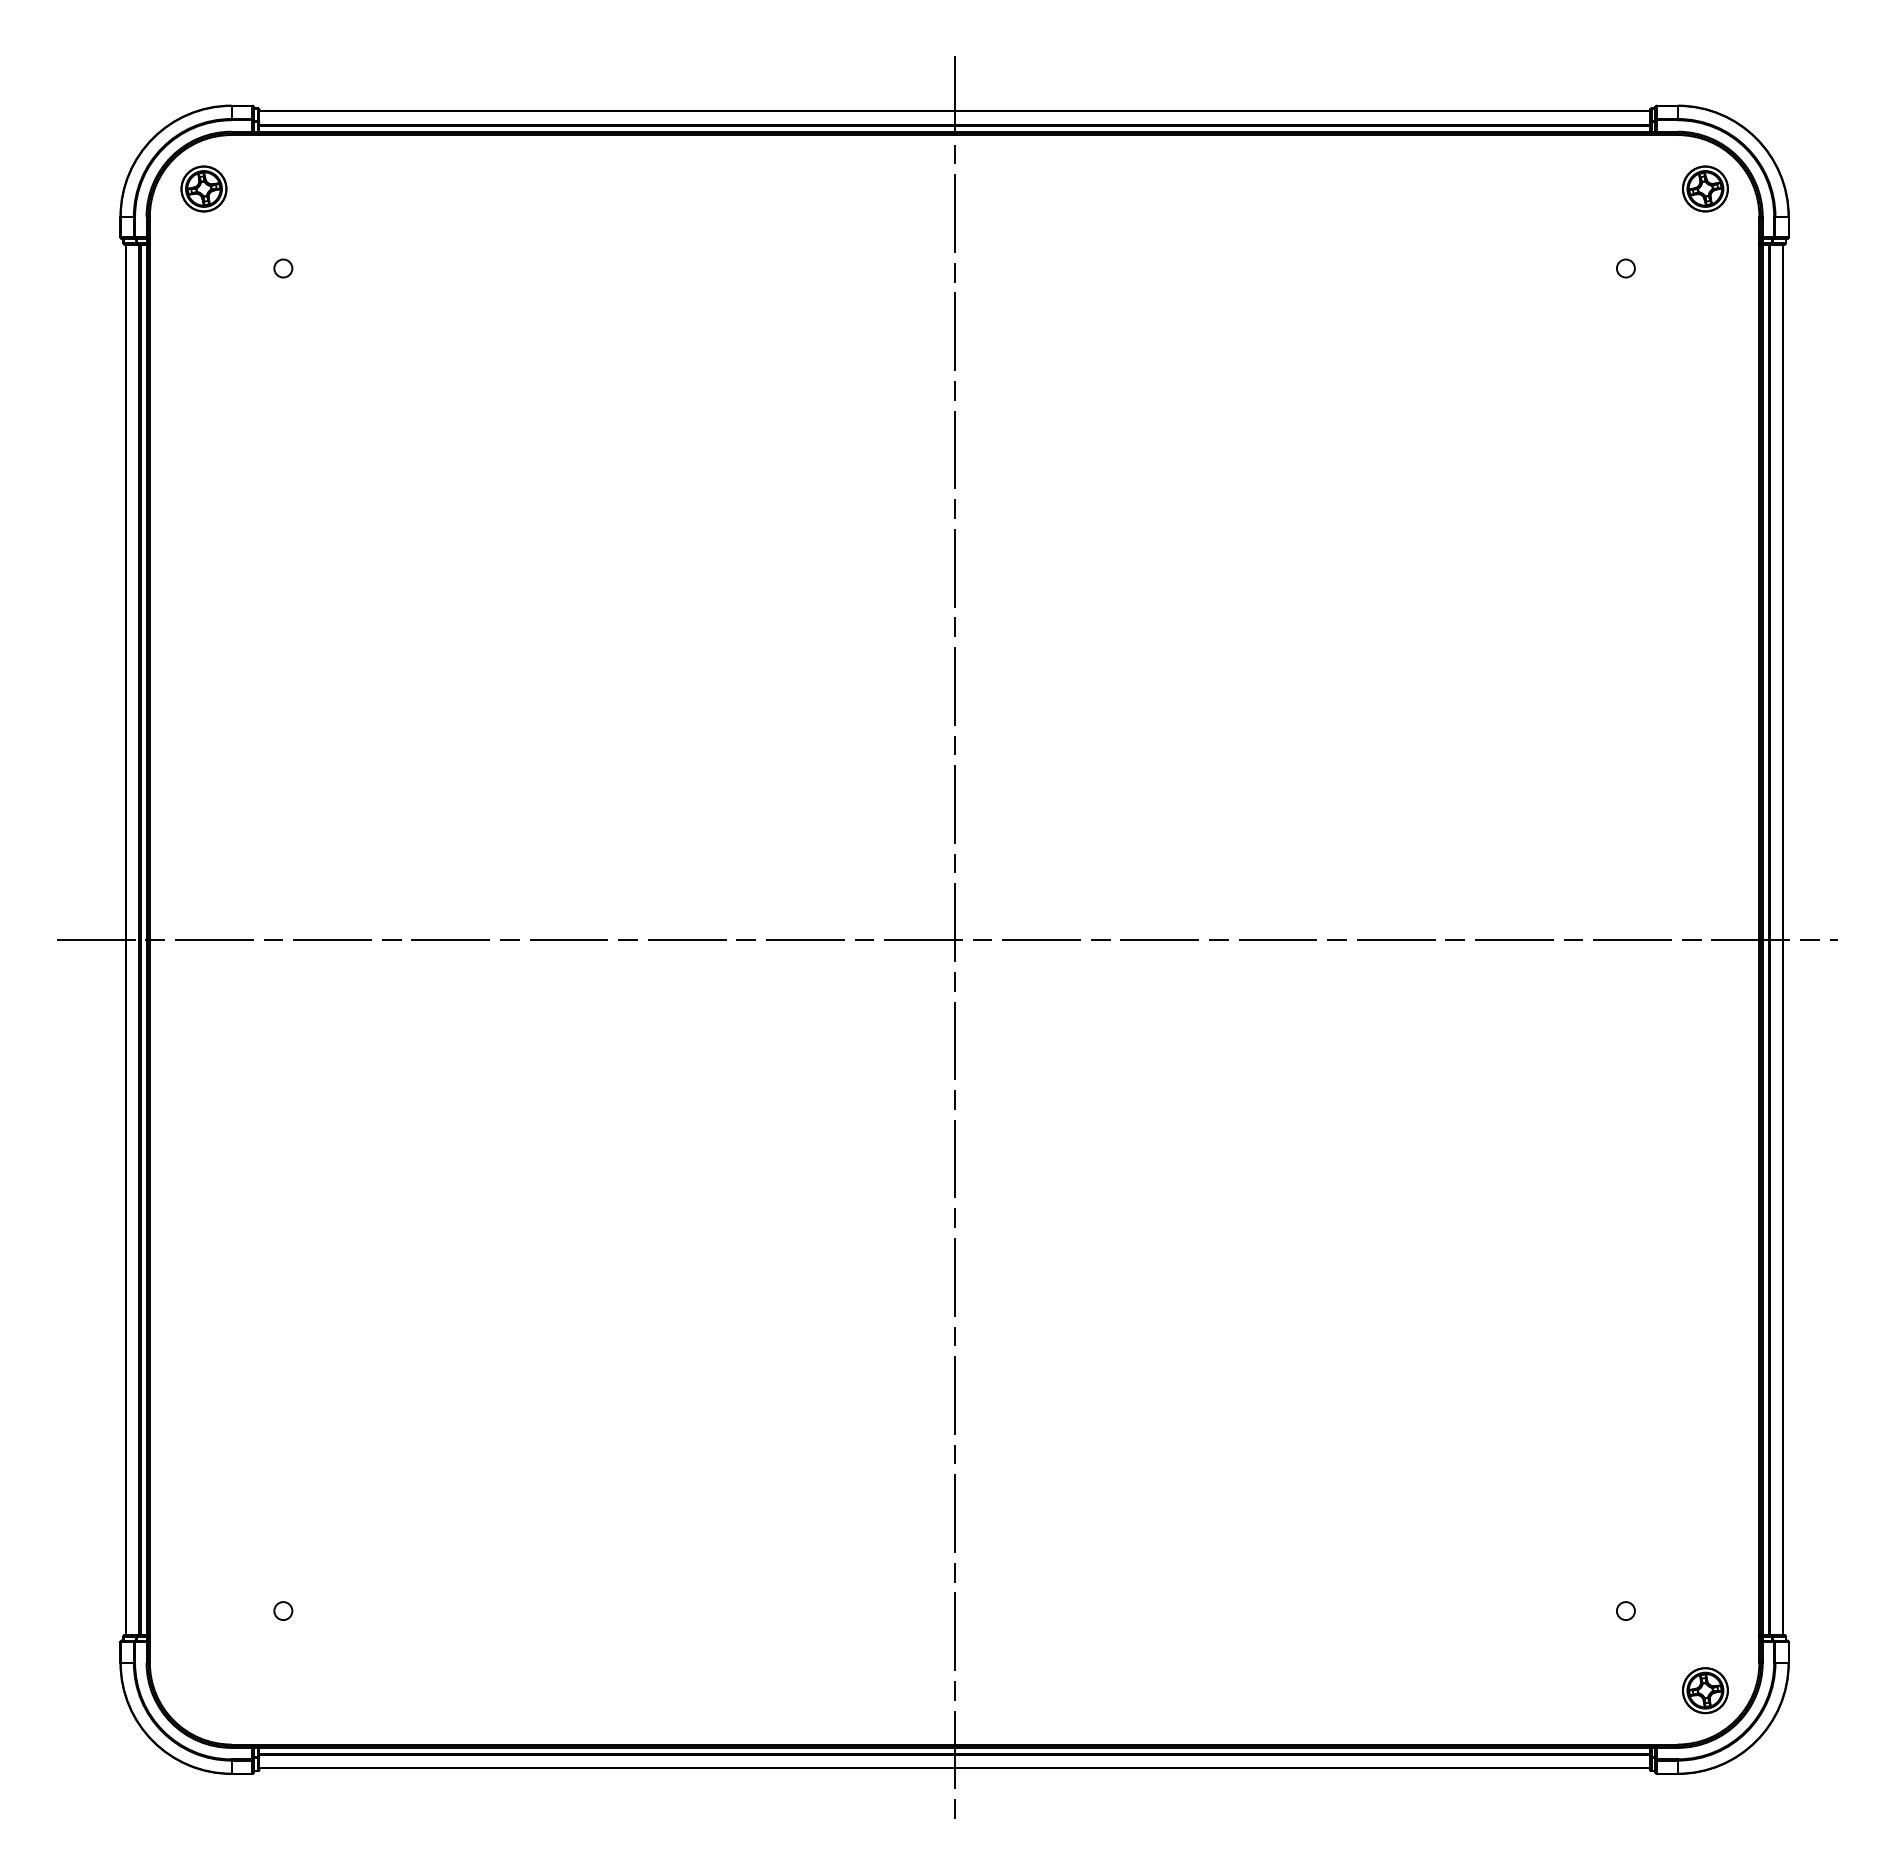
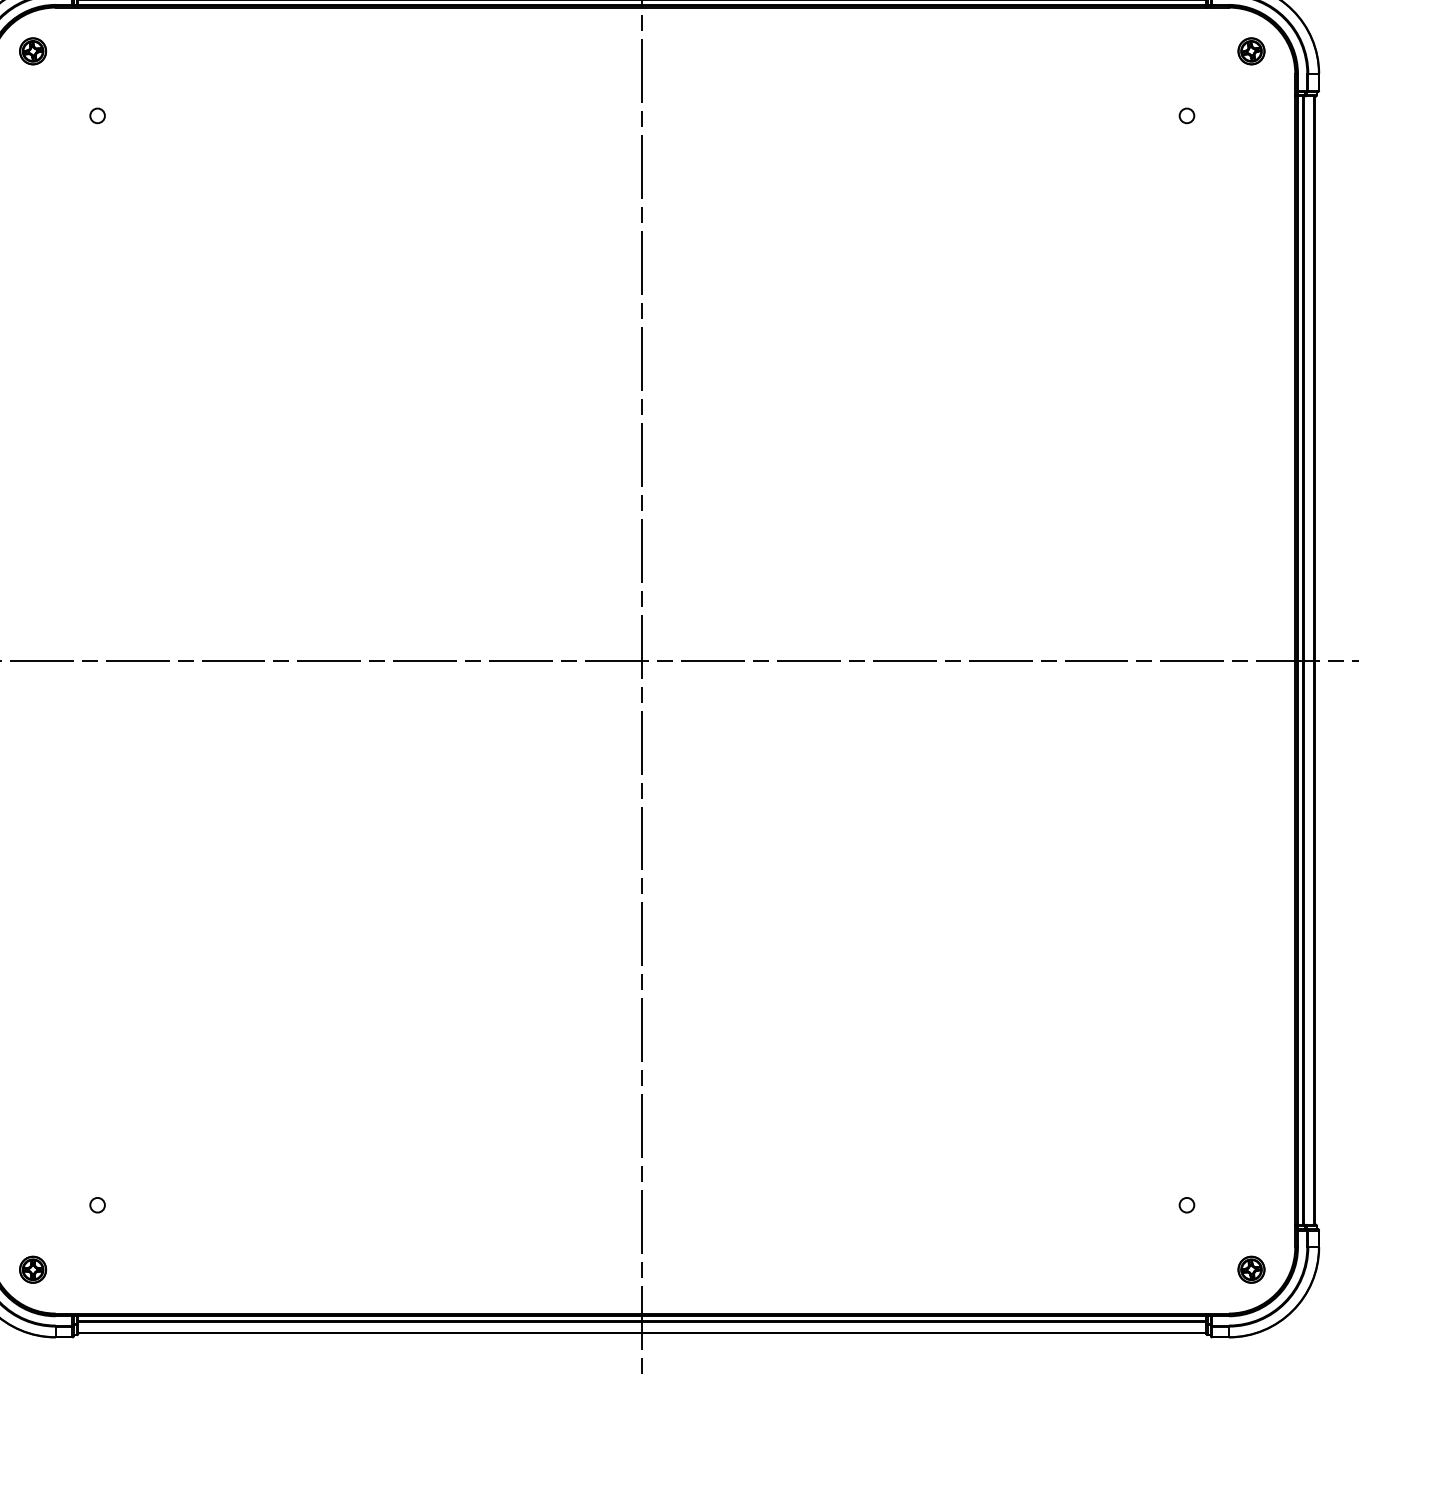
part: (203, 188) -> (32, 50), size x0.71
part: (1705, 188) -> (1251, 50), size x0.71
part: (203, 1690) -> (32, 1269), added
part: (1705, 1690) -> (1251, 1269), size x0.71

